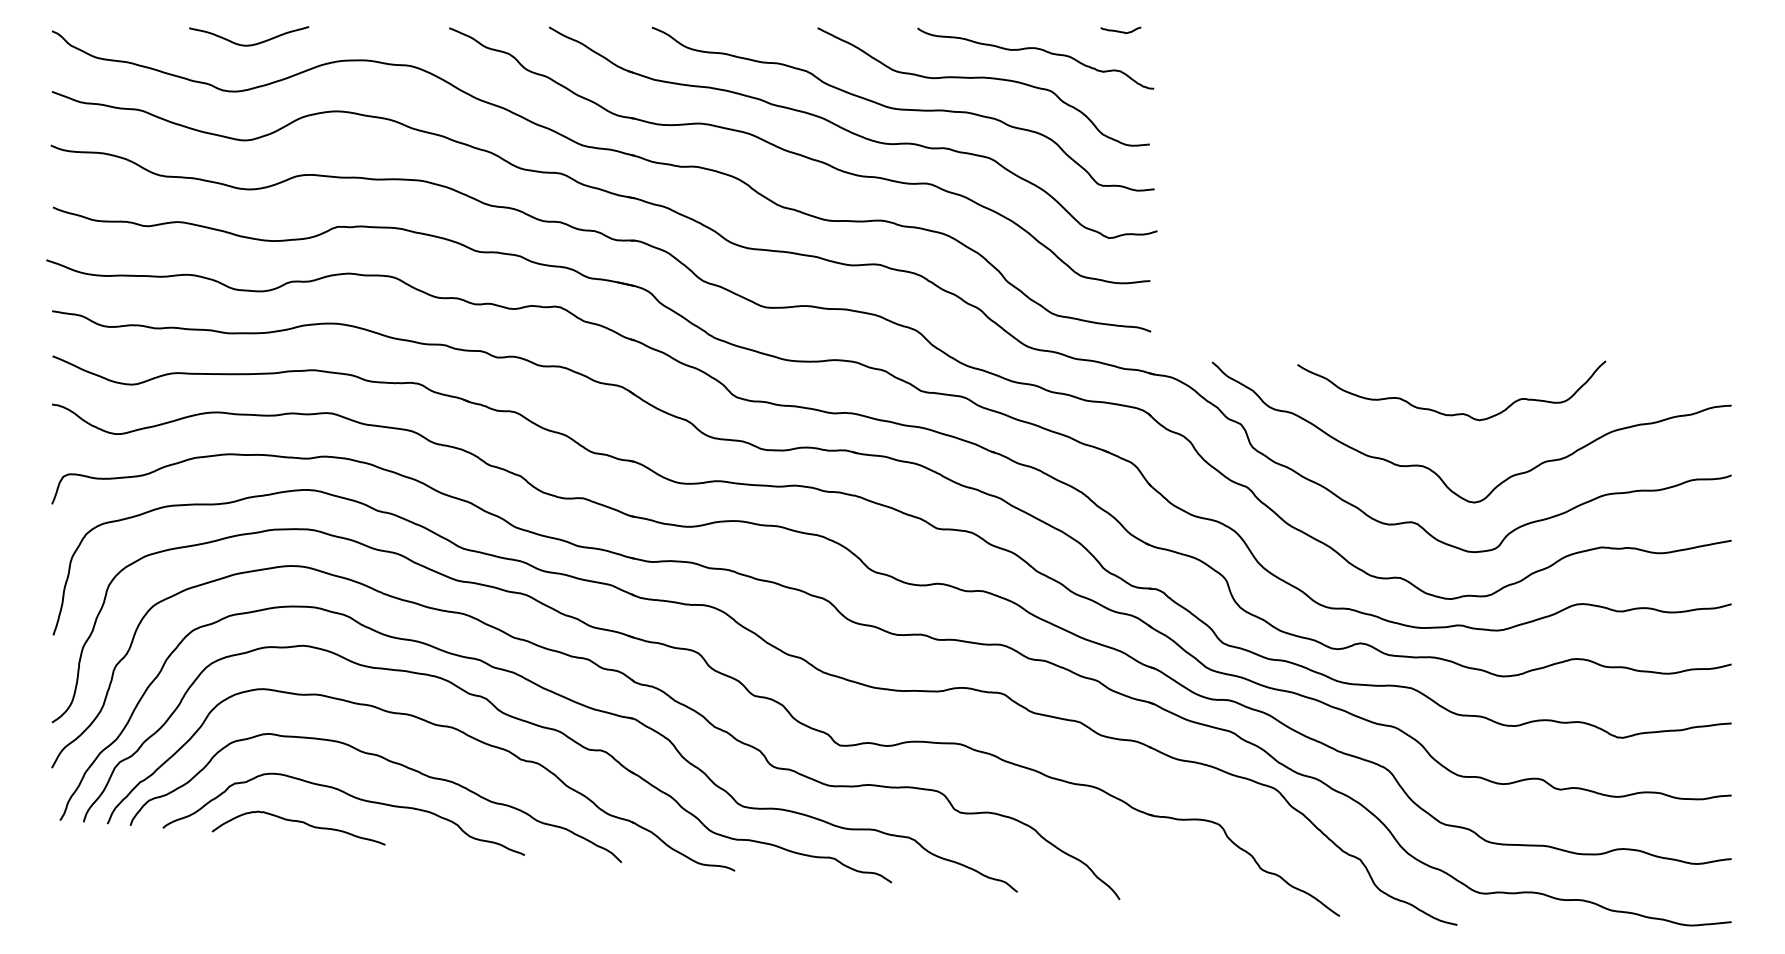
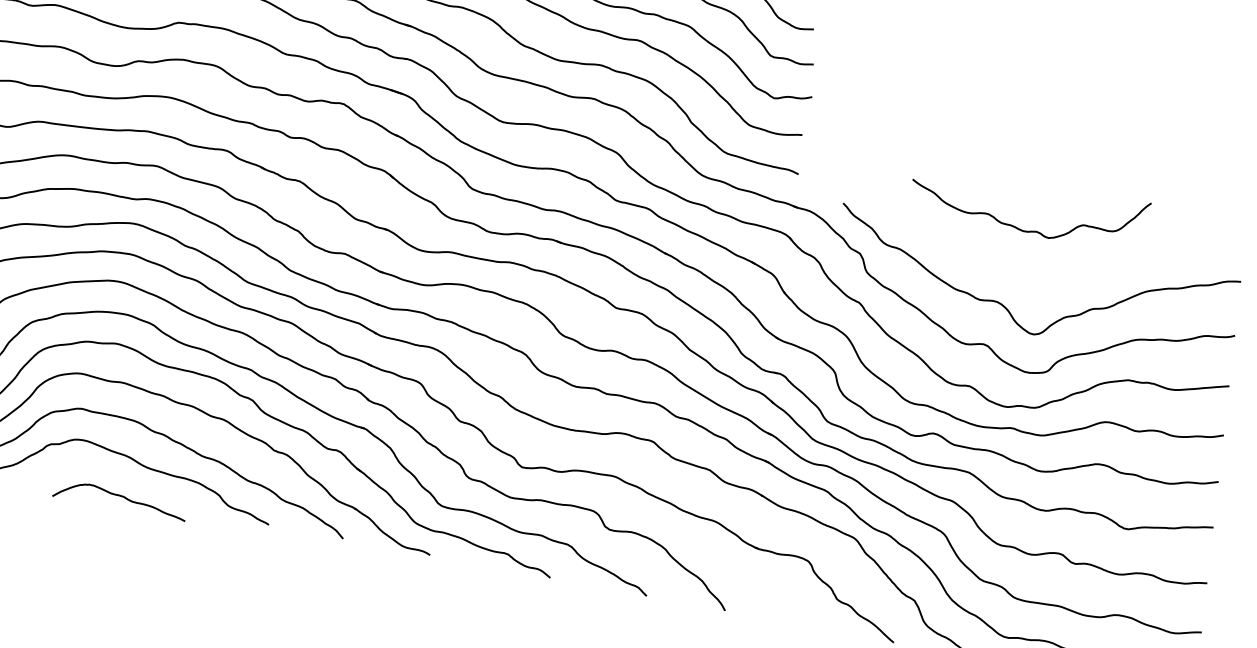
curve: (1455, 413) -> (1030, 230), moved
curve: (298, 822) -> (119, 496), moved

